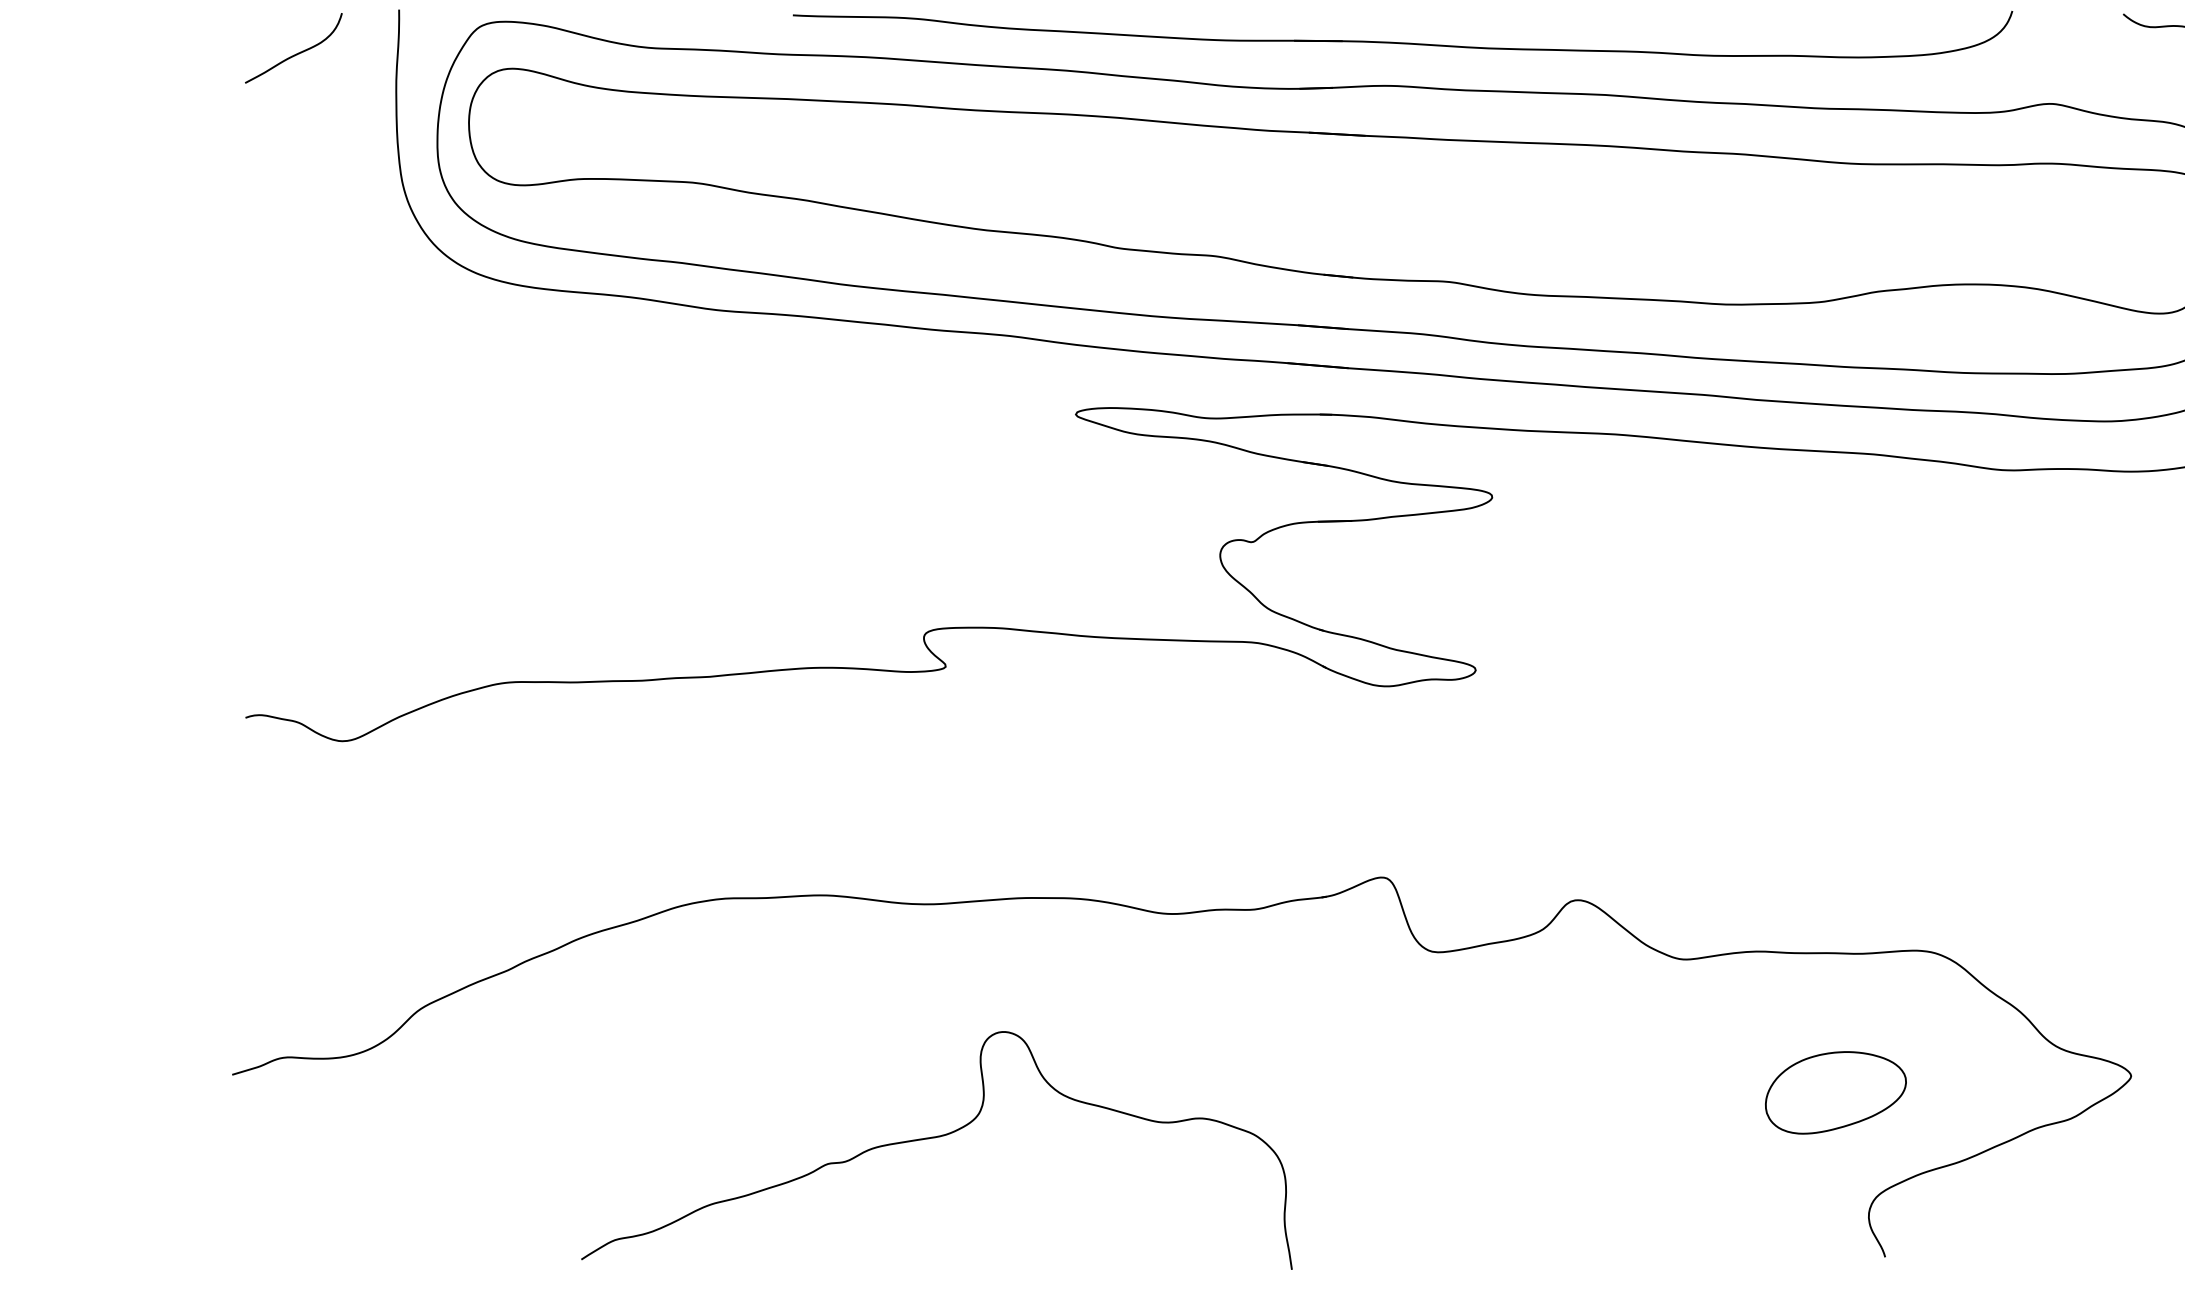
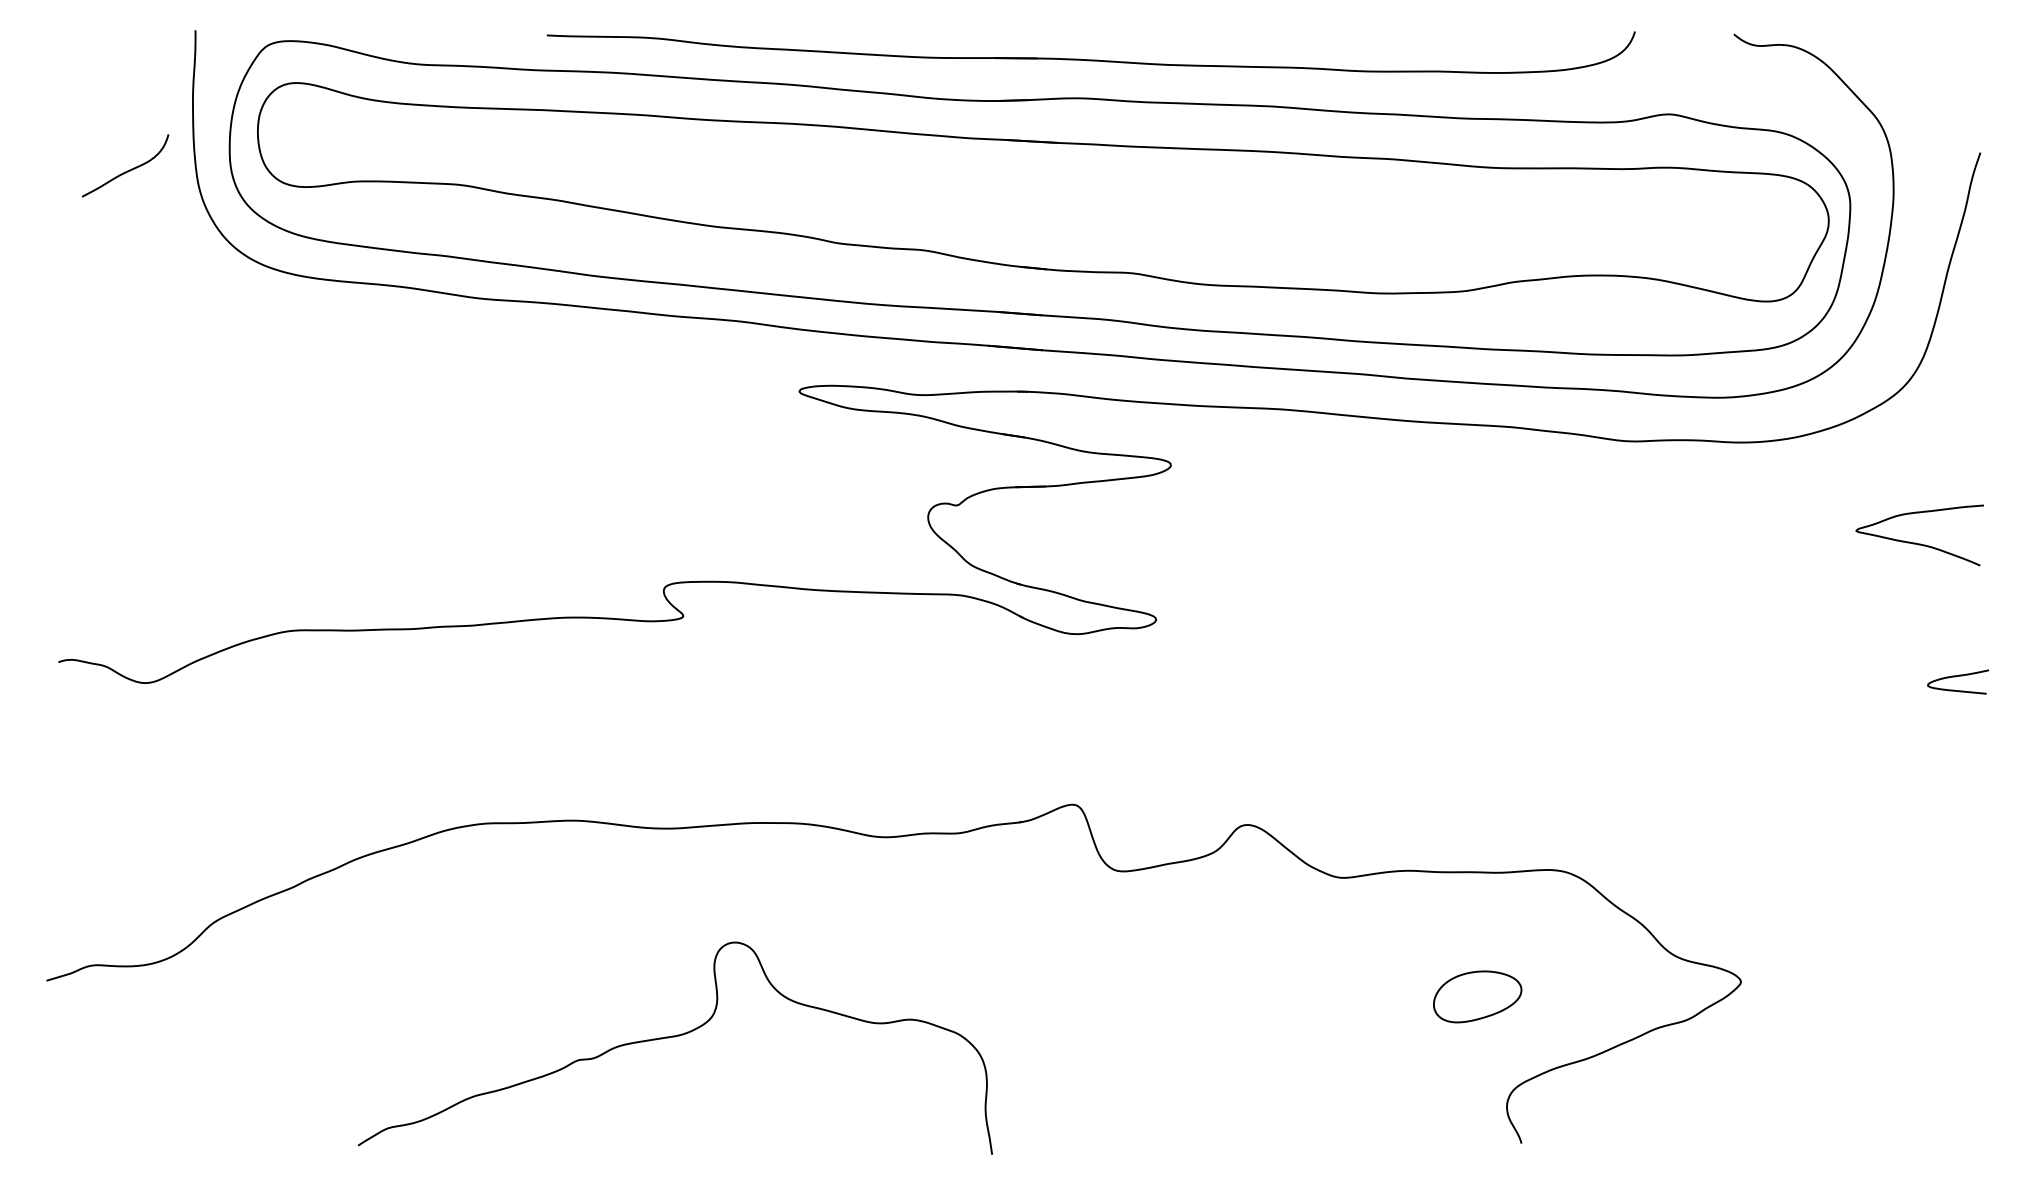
curve: (296, 53) -> (127, 170), moved
part: (1835, 1092) -> (1477, 996), size x0.7

